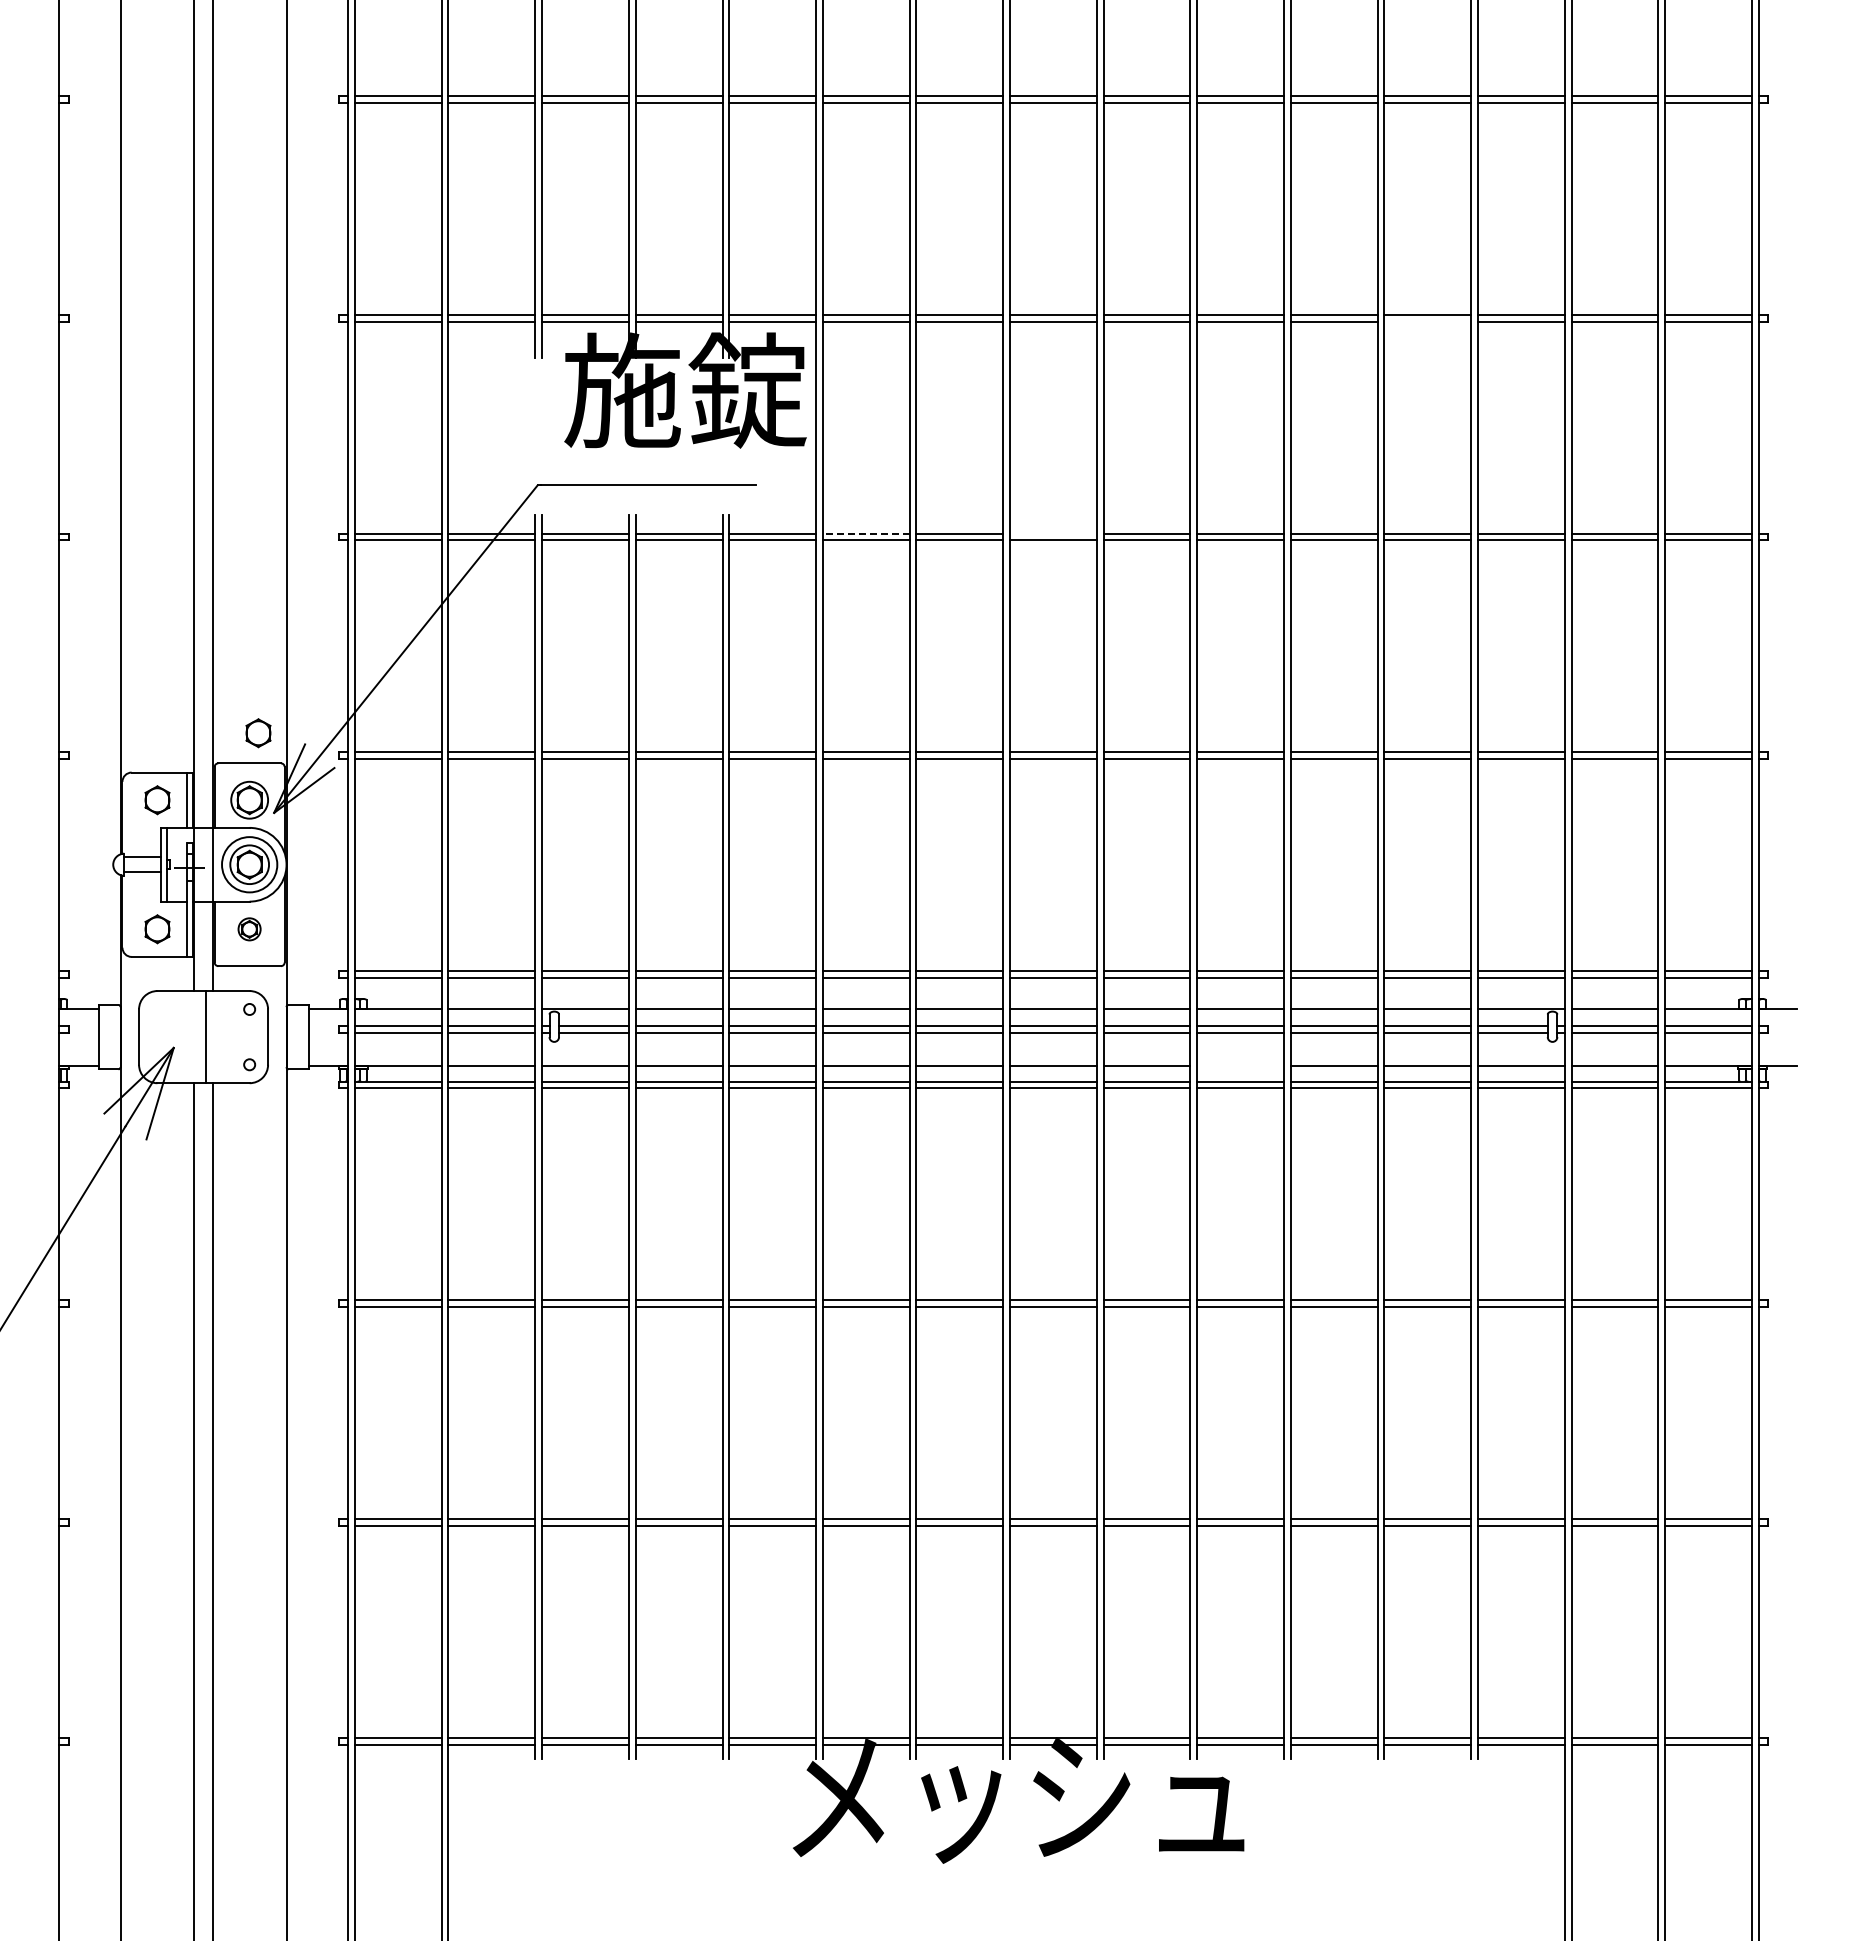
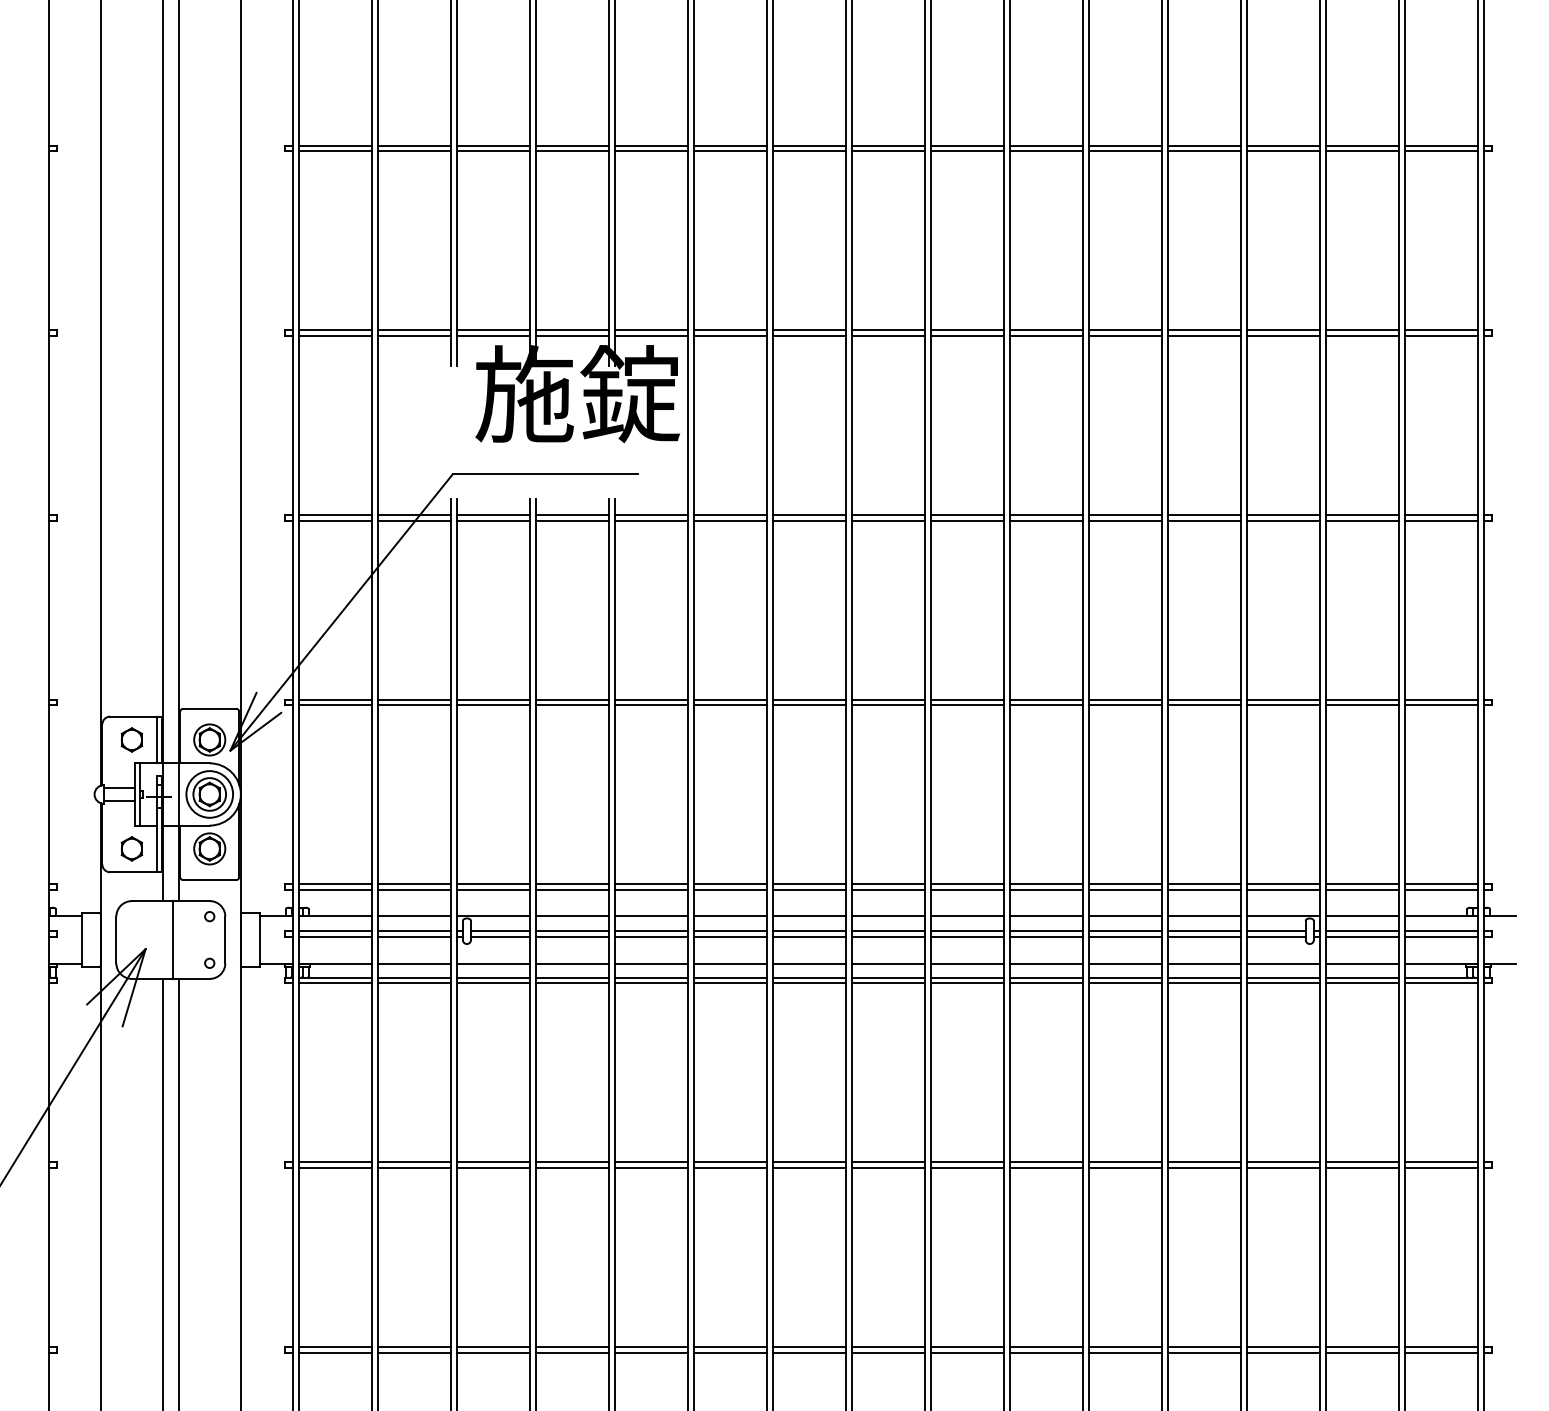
line: (1427, 321) -> (1204, 335), added
line: (865, 533) -> (729, 514), dashed -> solid
line: (1052, 533) -> (887, 514), added
part: (258, 733) -> (217, 683), removed
part: (249, 929) -> (209, 849), size x1.67
line: (1240, 1065) -> (1046, 963), added

